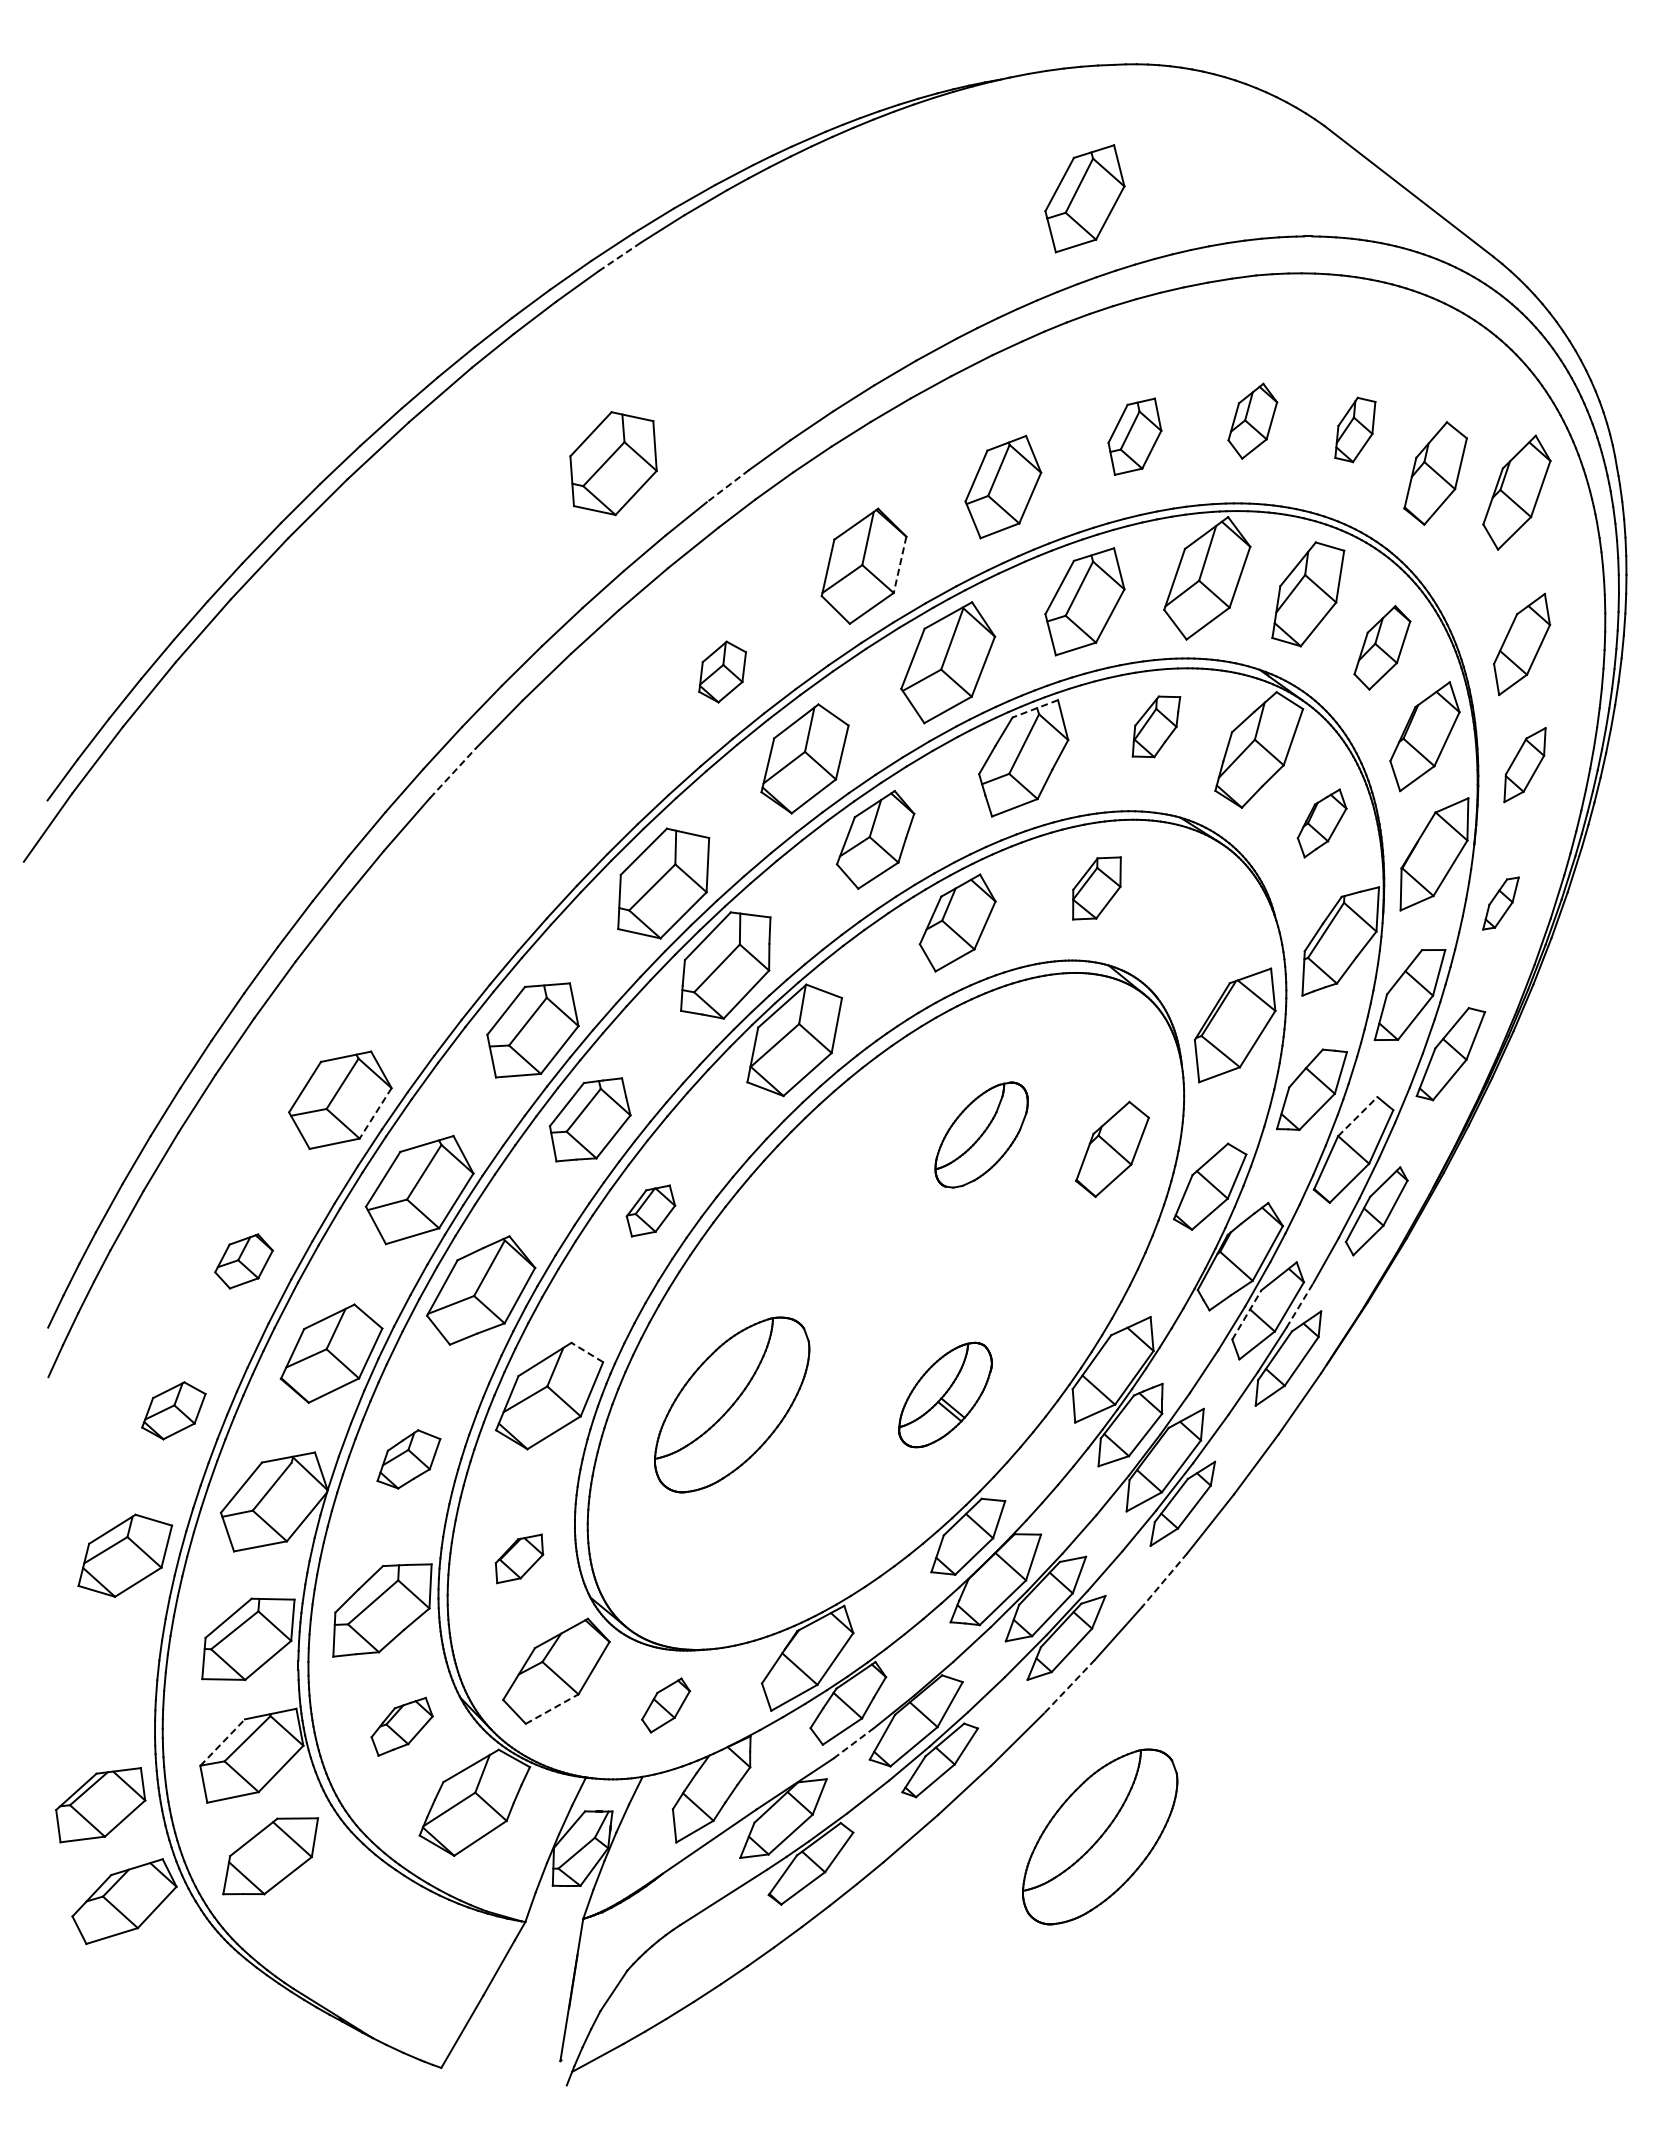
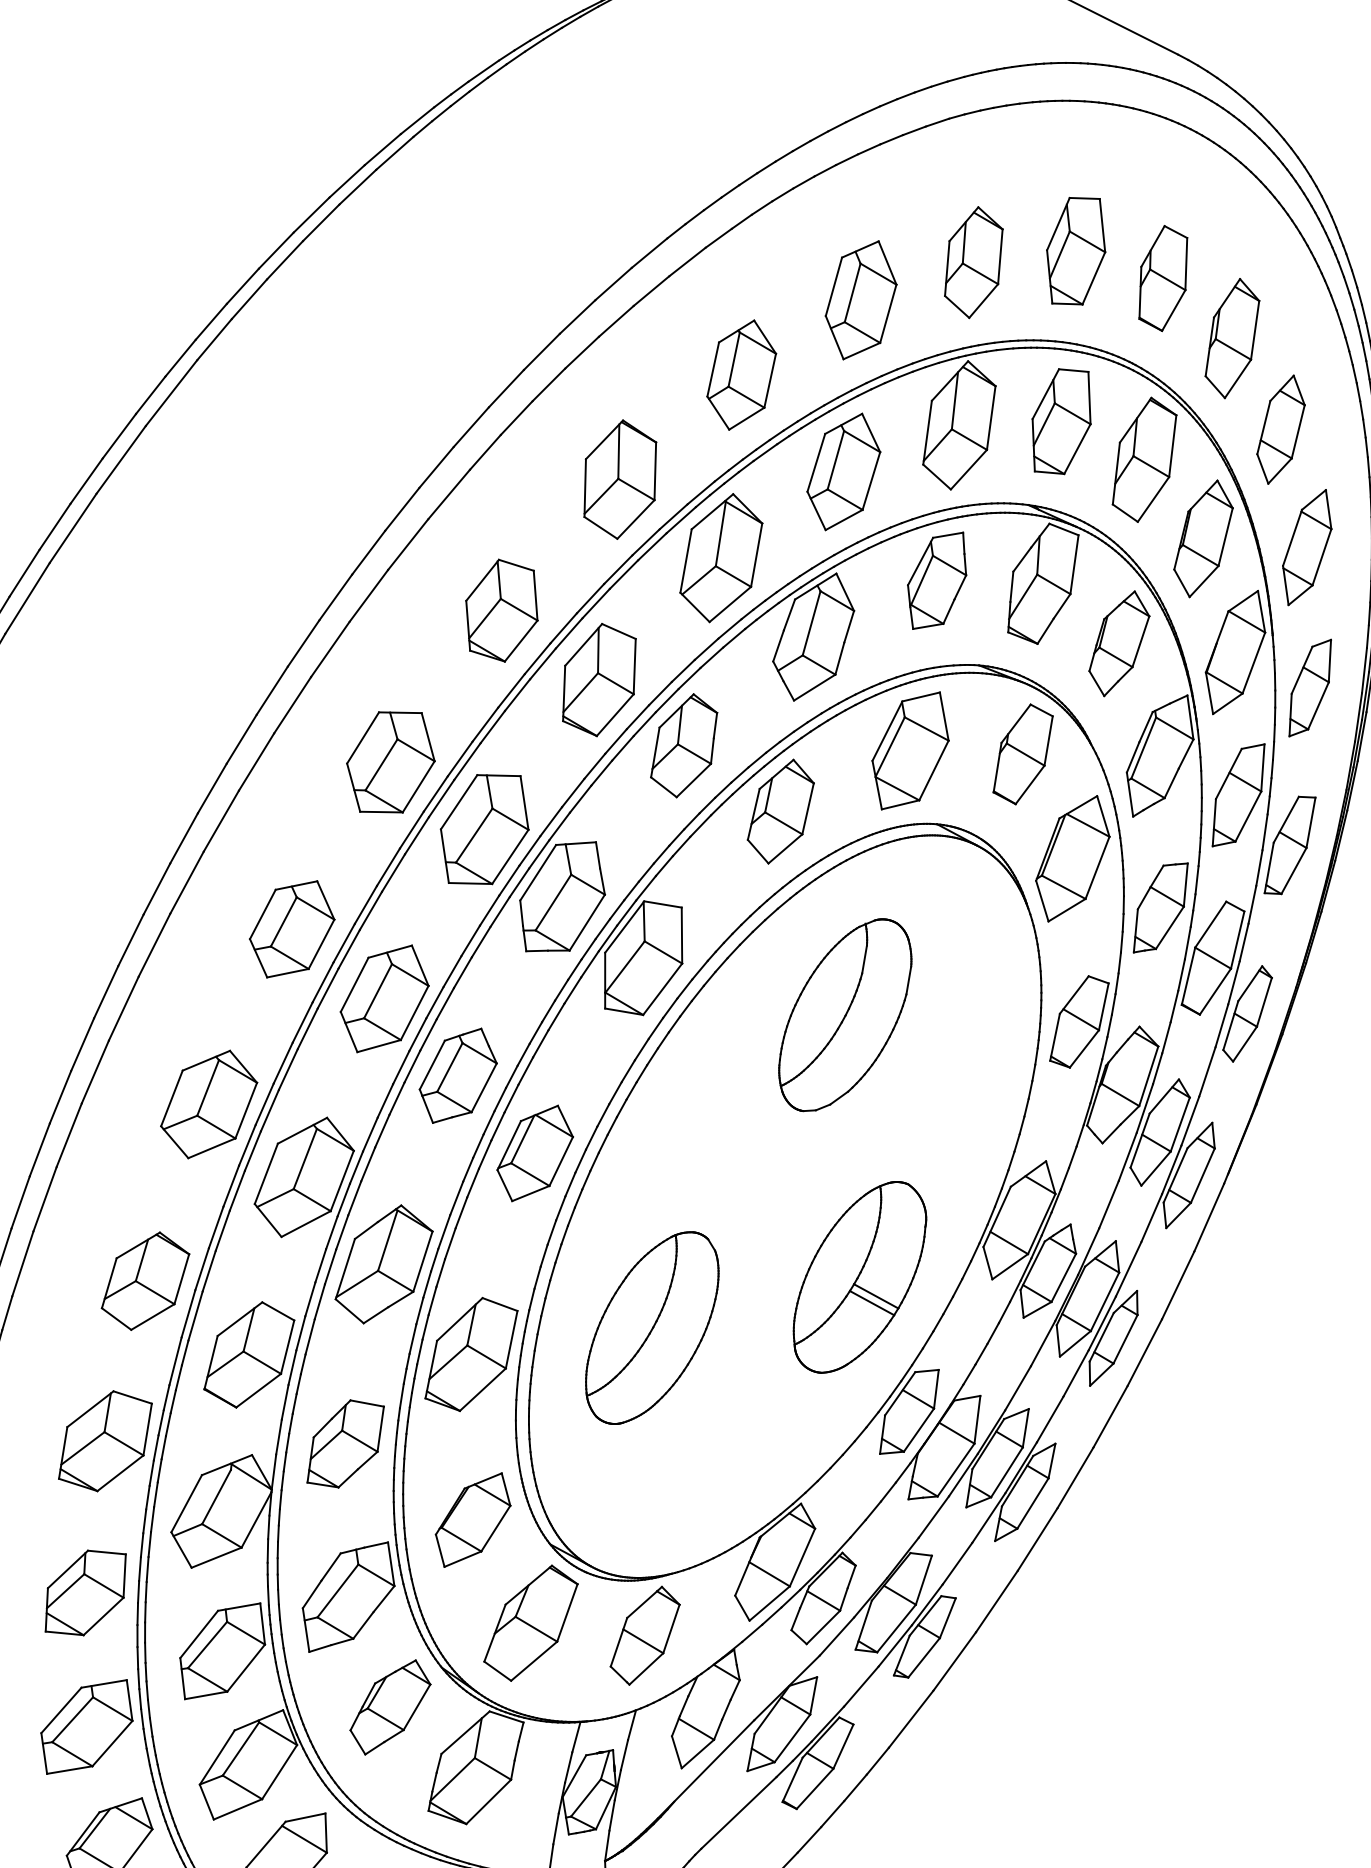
part: (1084, 198) -> (765, 76), removed
line: (620, 256) -> (321, 222), dashed -> solid
part: (1252, 420) -> (973, 261), size x1.43
part: (1355, 429) -> (1076, 250), size x1.67
part: (1134, 436) -> (860, 300), size x1.43
part: (613, 463) -> (390, 762), moved
line: (727, 486) -> (470, 427), dashed -> solid
part: (1516, 492) -> (1232, 338), moved
line: (900, 564) -> (655, 470), dashed -> solid
part: (1382, 647) -> (1144, 459), size x1.43
part: (722, 671) -> (501, 610), size x1.67
line: (1034, 709) -> (815, 587), dashed -> solid
part: (1156, 726) -> (938, 580), size x1.43
part: (1524, 764) -> (1306, 547), size x1.43
line: (452, 773) -> (256, 762), dashed -> solid
part: (1321, 823) -> (1118, 643), size x1.43
part: (1096, 888) -> (910, 751), size x1.67
part: (1500, 903) -> (1309, 688), size x1.67
part: (455, 944) -> (292, 929), added
line: (375, 1113) -> (246, 1110), dashed -> solid
line: (1357, 1116) -> (1210, 924), dashed -> solid
part: (981, 1134) -> (844, 1014), size x1.67
part: (1112, 1148) -> (1022, 753), moved
part: (650, 1210) -> (534, 1152), size x1.67
part: (243, 1261) -> (145, 1281), size x1.67
line: (1300, 1305) -> (1190, 1121), dashed -> solid
line: (1246, 1314) -> (1139, 1140), dashed -> solid
line: (587, 1352) -> (500, 1304), dashed -> solid
part: (945, 1394) -> (859, 1276), size x1.67
part: (173, 1410) -> (105, 1441), size x1.67
part: (408, 1459) -> (345, 1443), size x1.43
part: (519, 1558) -> (473, 1519), size x1.67
line: (1164, 1580) -> (1110, 1417), dashed -> solid
line: (1069, 1686) -> (1037, 1539), dashed -> solid
part: (100, 1687) -> (86, 1727), added
part: (665, 1705) -> (644, 1635), size x1.67
line: (552, 1708) -> (534, 1660), dashed -> solid
part: (401, 1726) -> (389, 1707), size x1.43
line: (223, 1742) -> (218, 1757), dashed -> solid
line: (853, 1743) -> (836, 1636), dashed -> solid
part: (1100, 1836) -> (1096, 1680), removed

